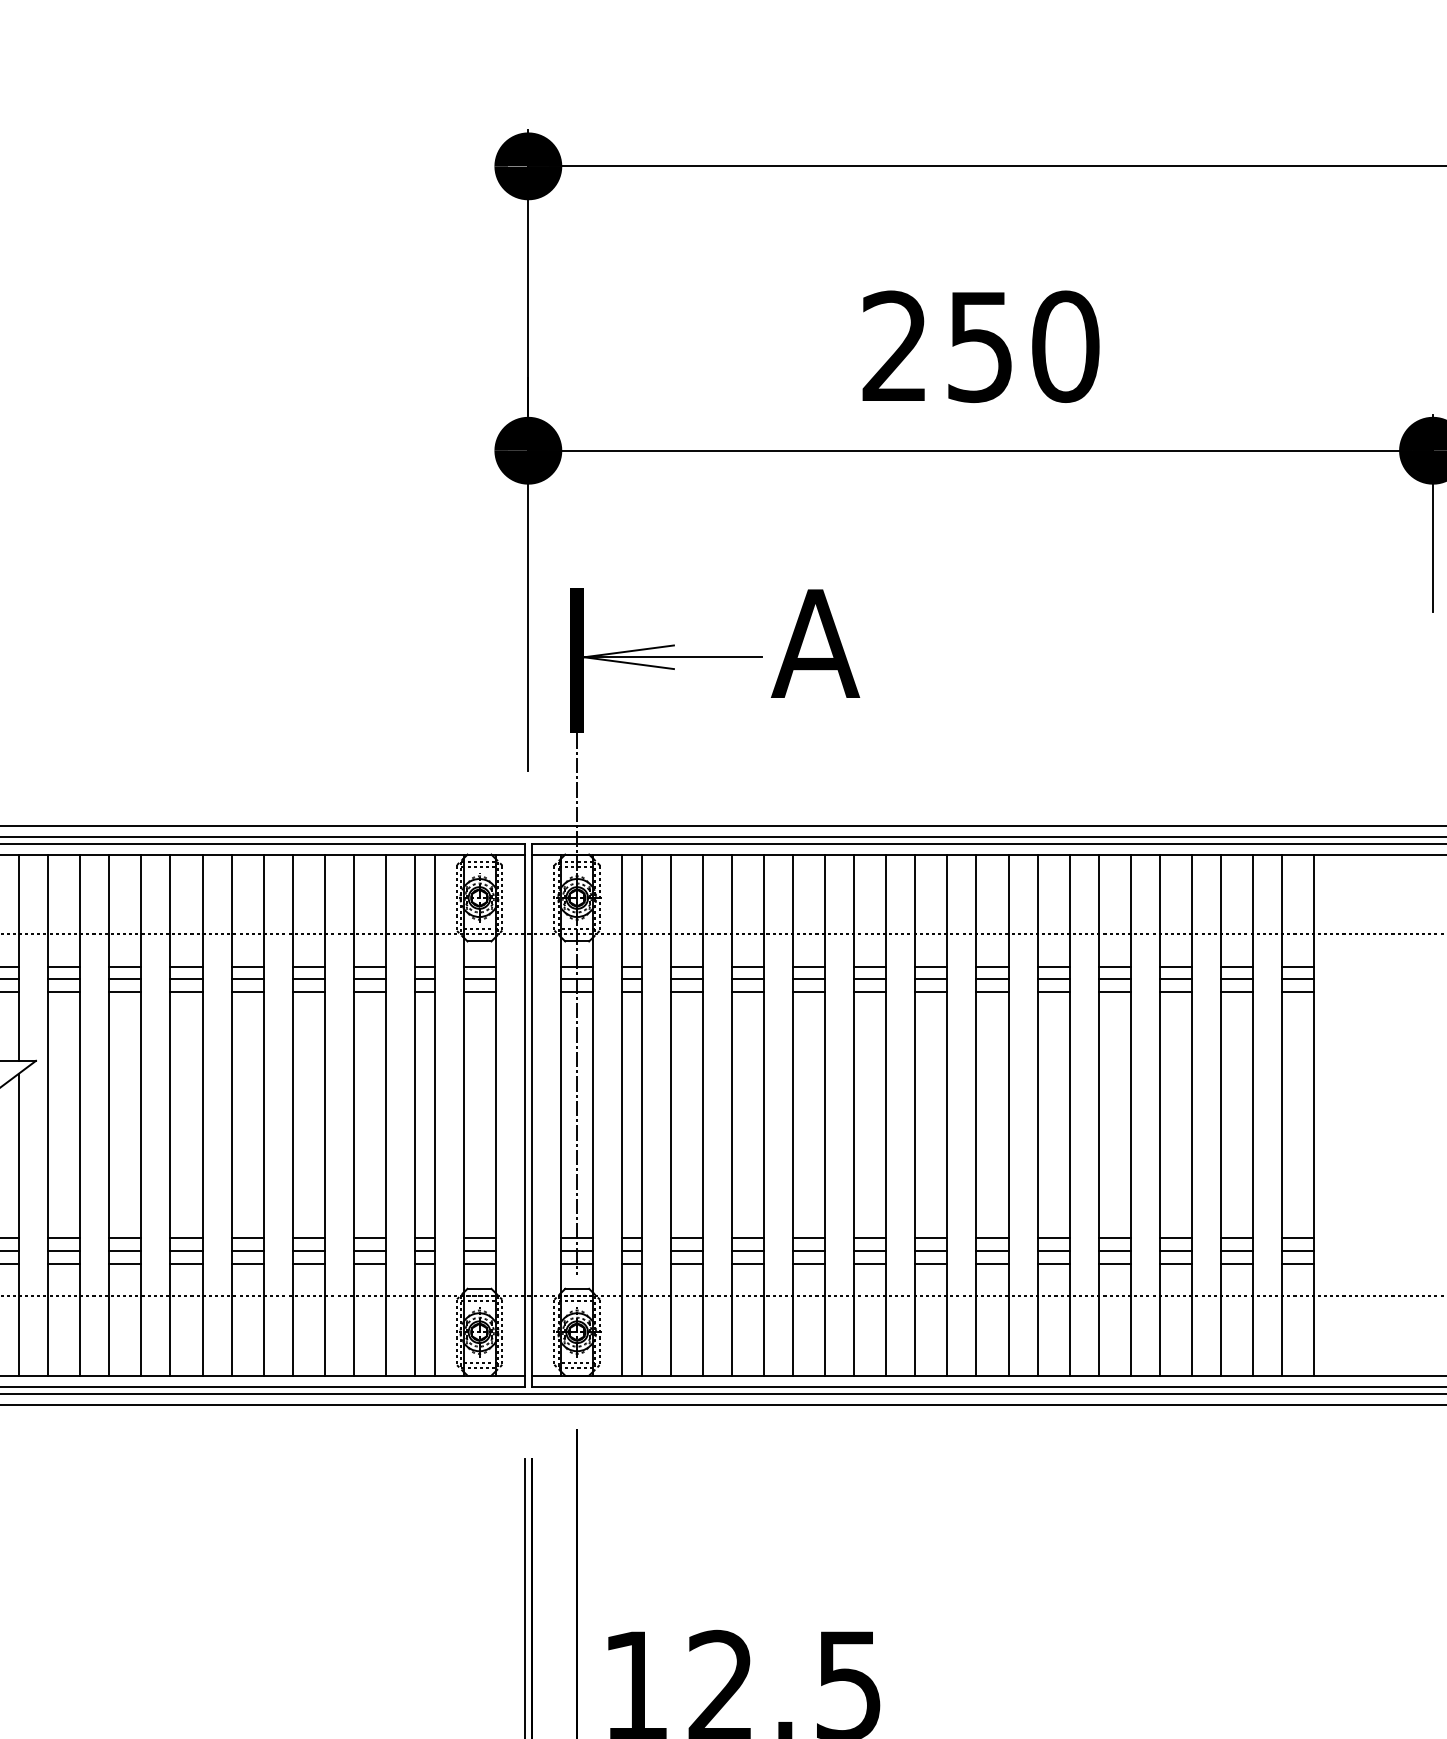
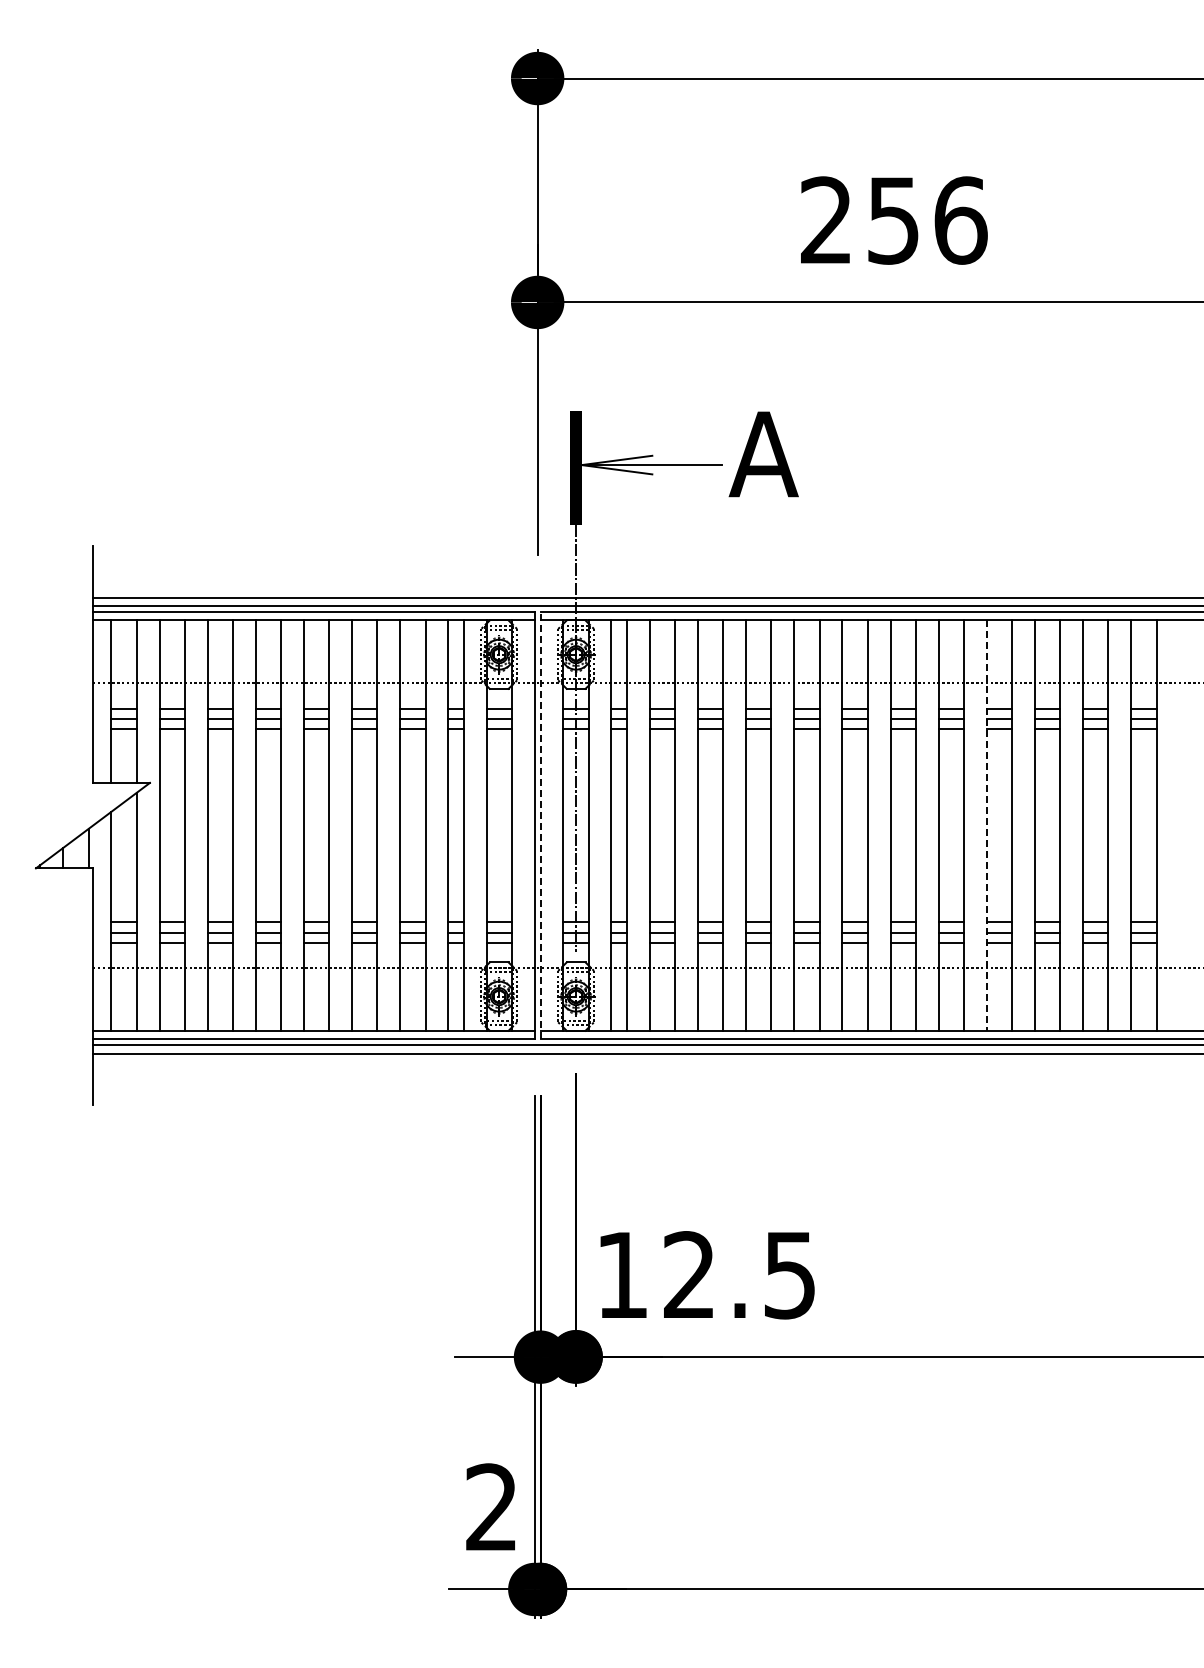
text: (1065, 346) -> (960, 220), 250 -> 256
line: (531, 1114) -> (540, 825), solid -> dashed
line: (1098, 1116) -> (986, 826), solid -> dashed

